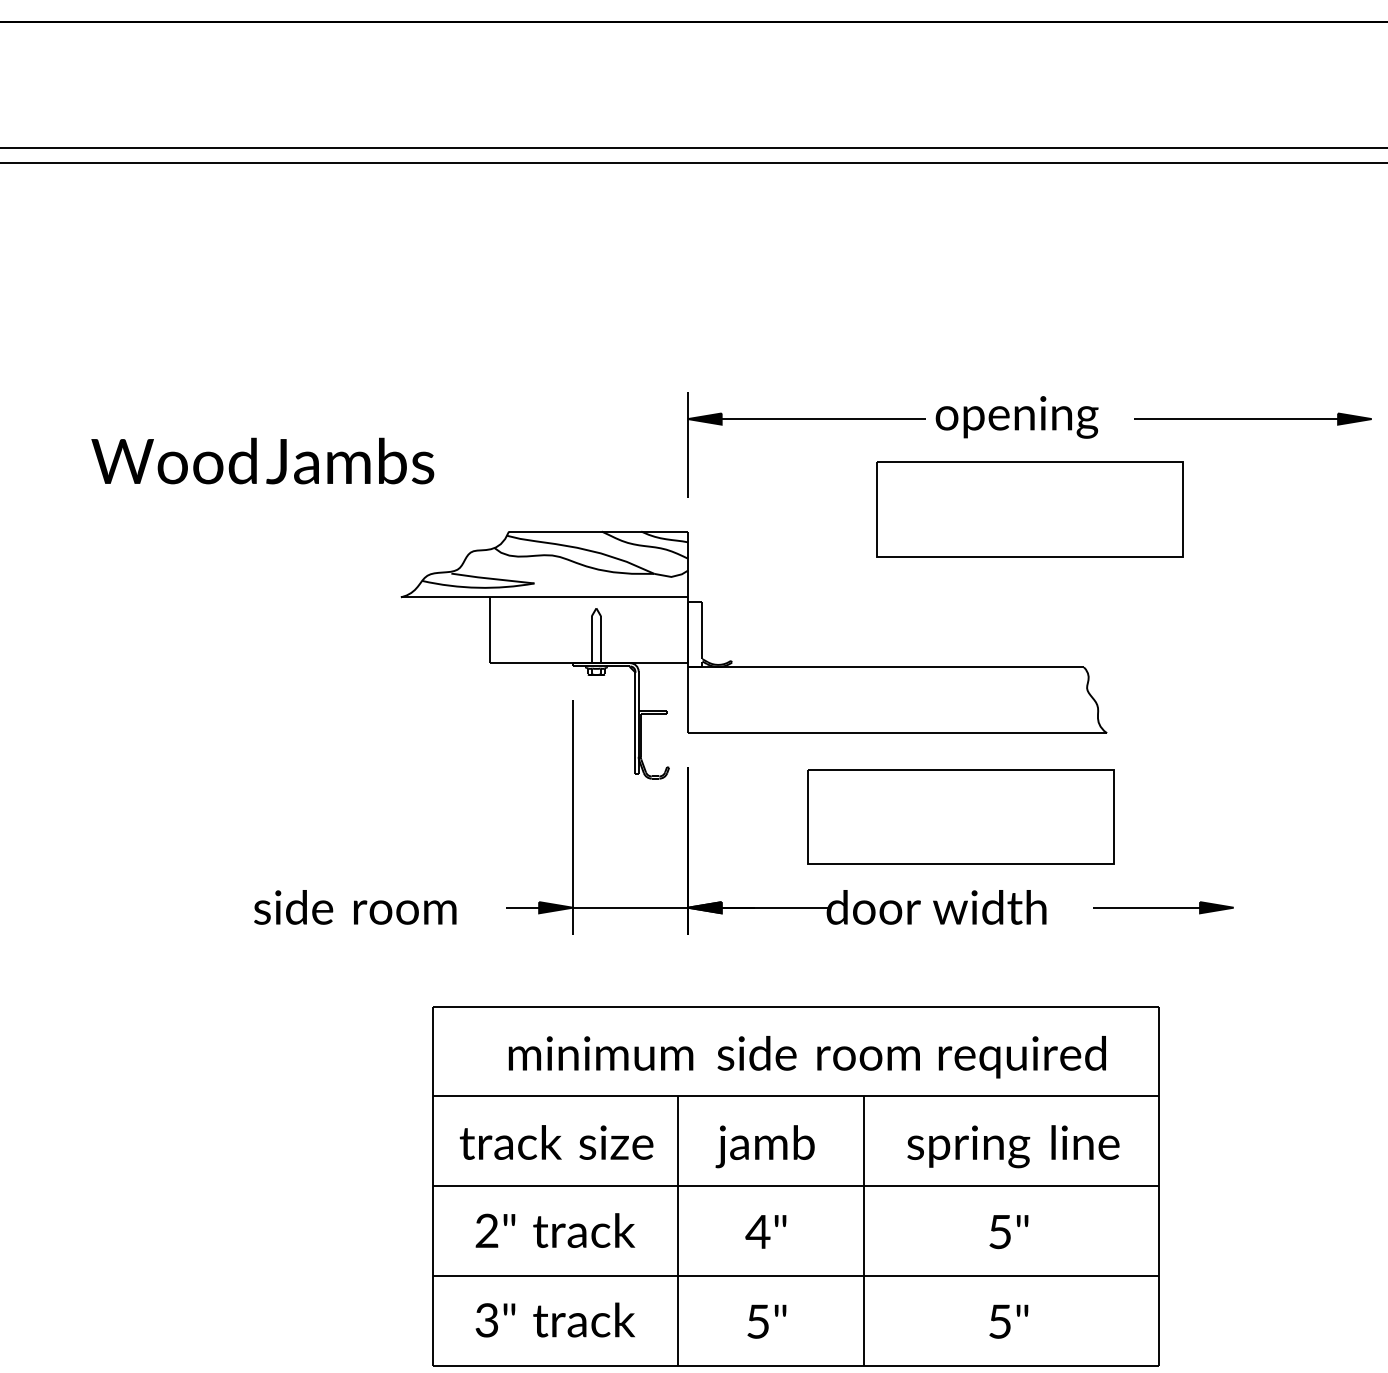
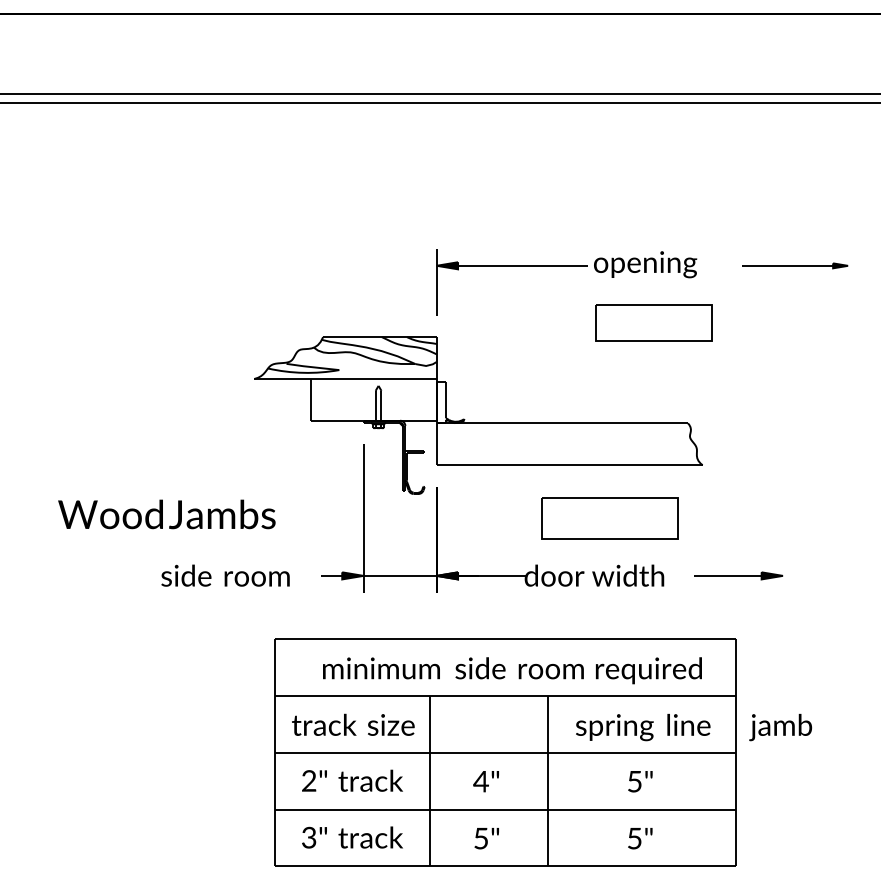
part: (1253, 418) -> (795, 265), size x0.7
text: (262, 461) -> (166, 514), moved
part: (1029, 508) -> (653, 322), size x0.6
part: (960, 817) -> (609, 518), size x0.7
text: (764, 1146) -> (780, 727), moved

